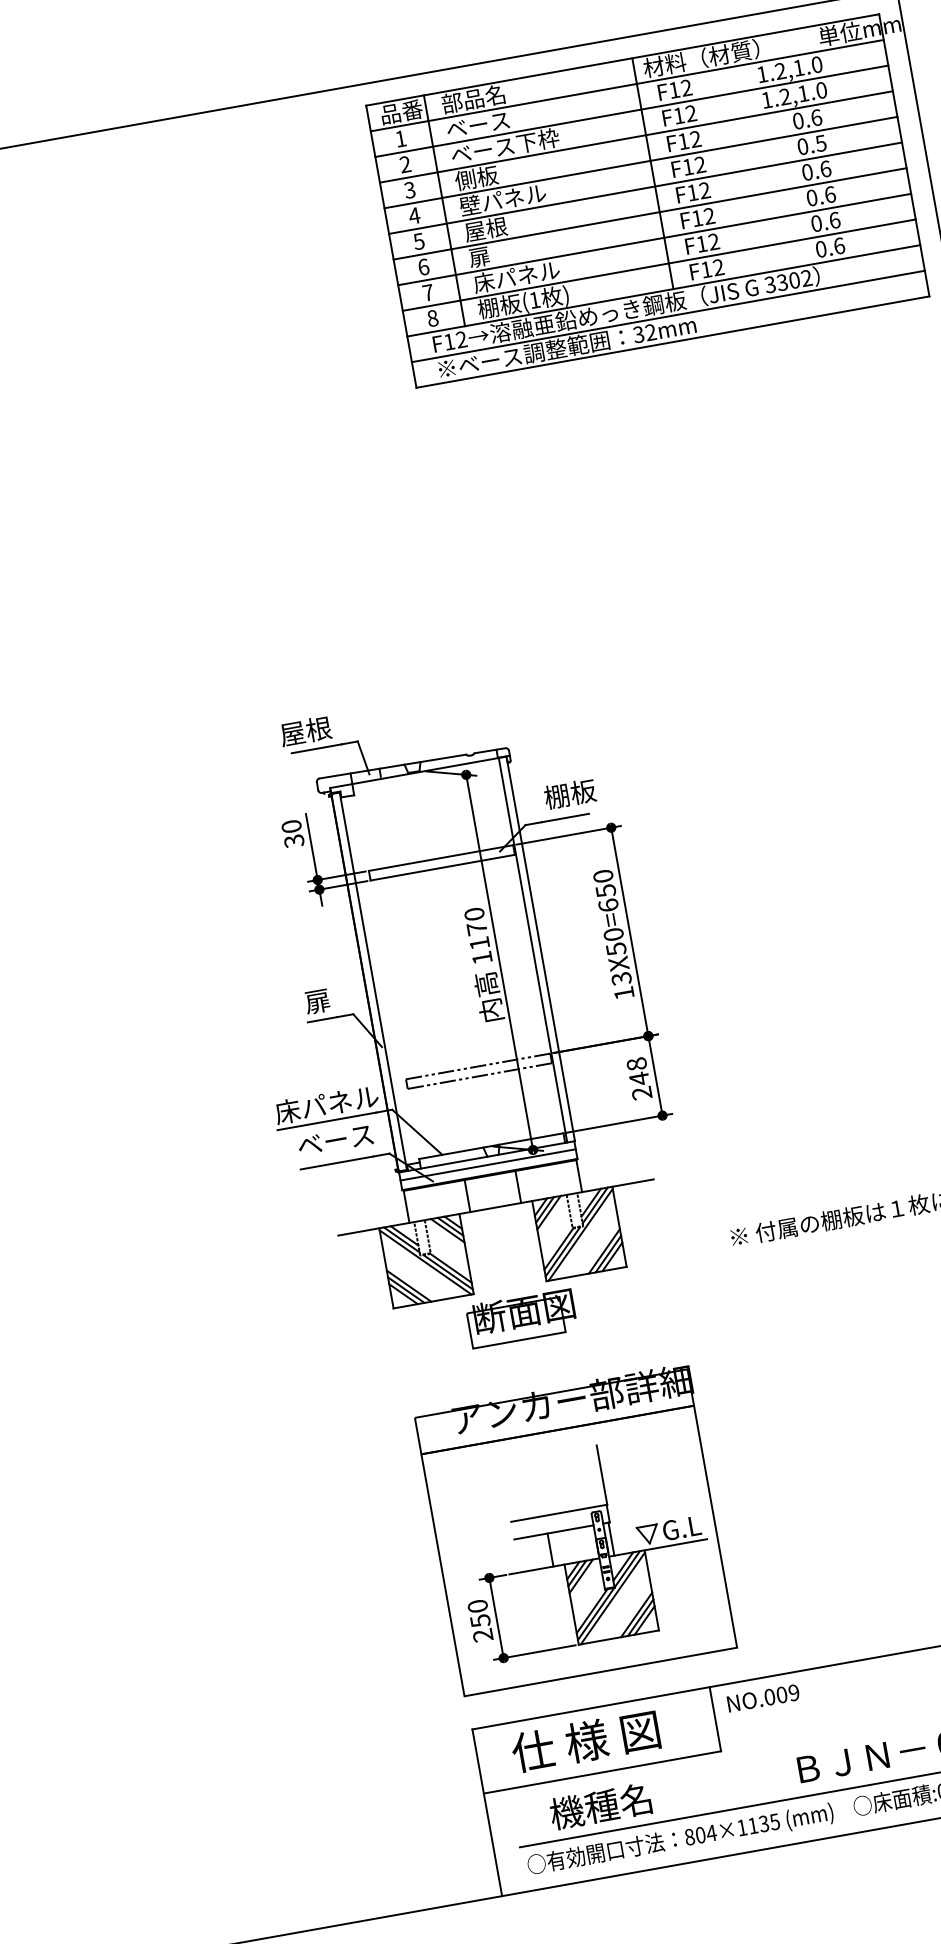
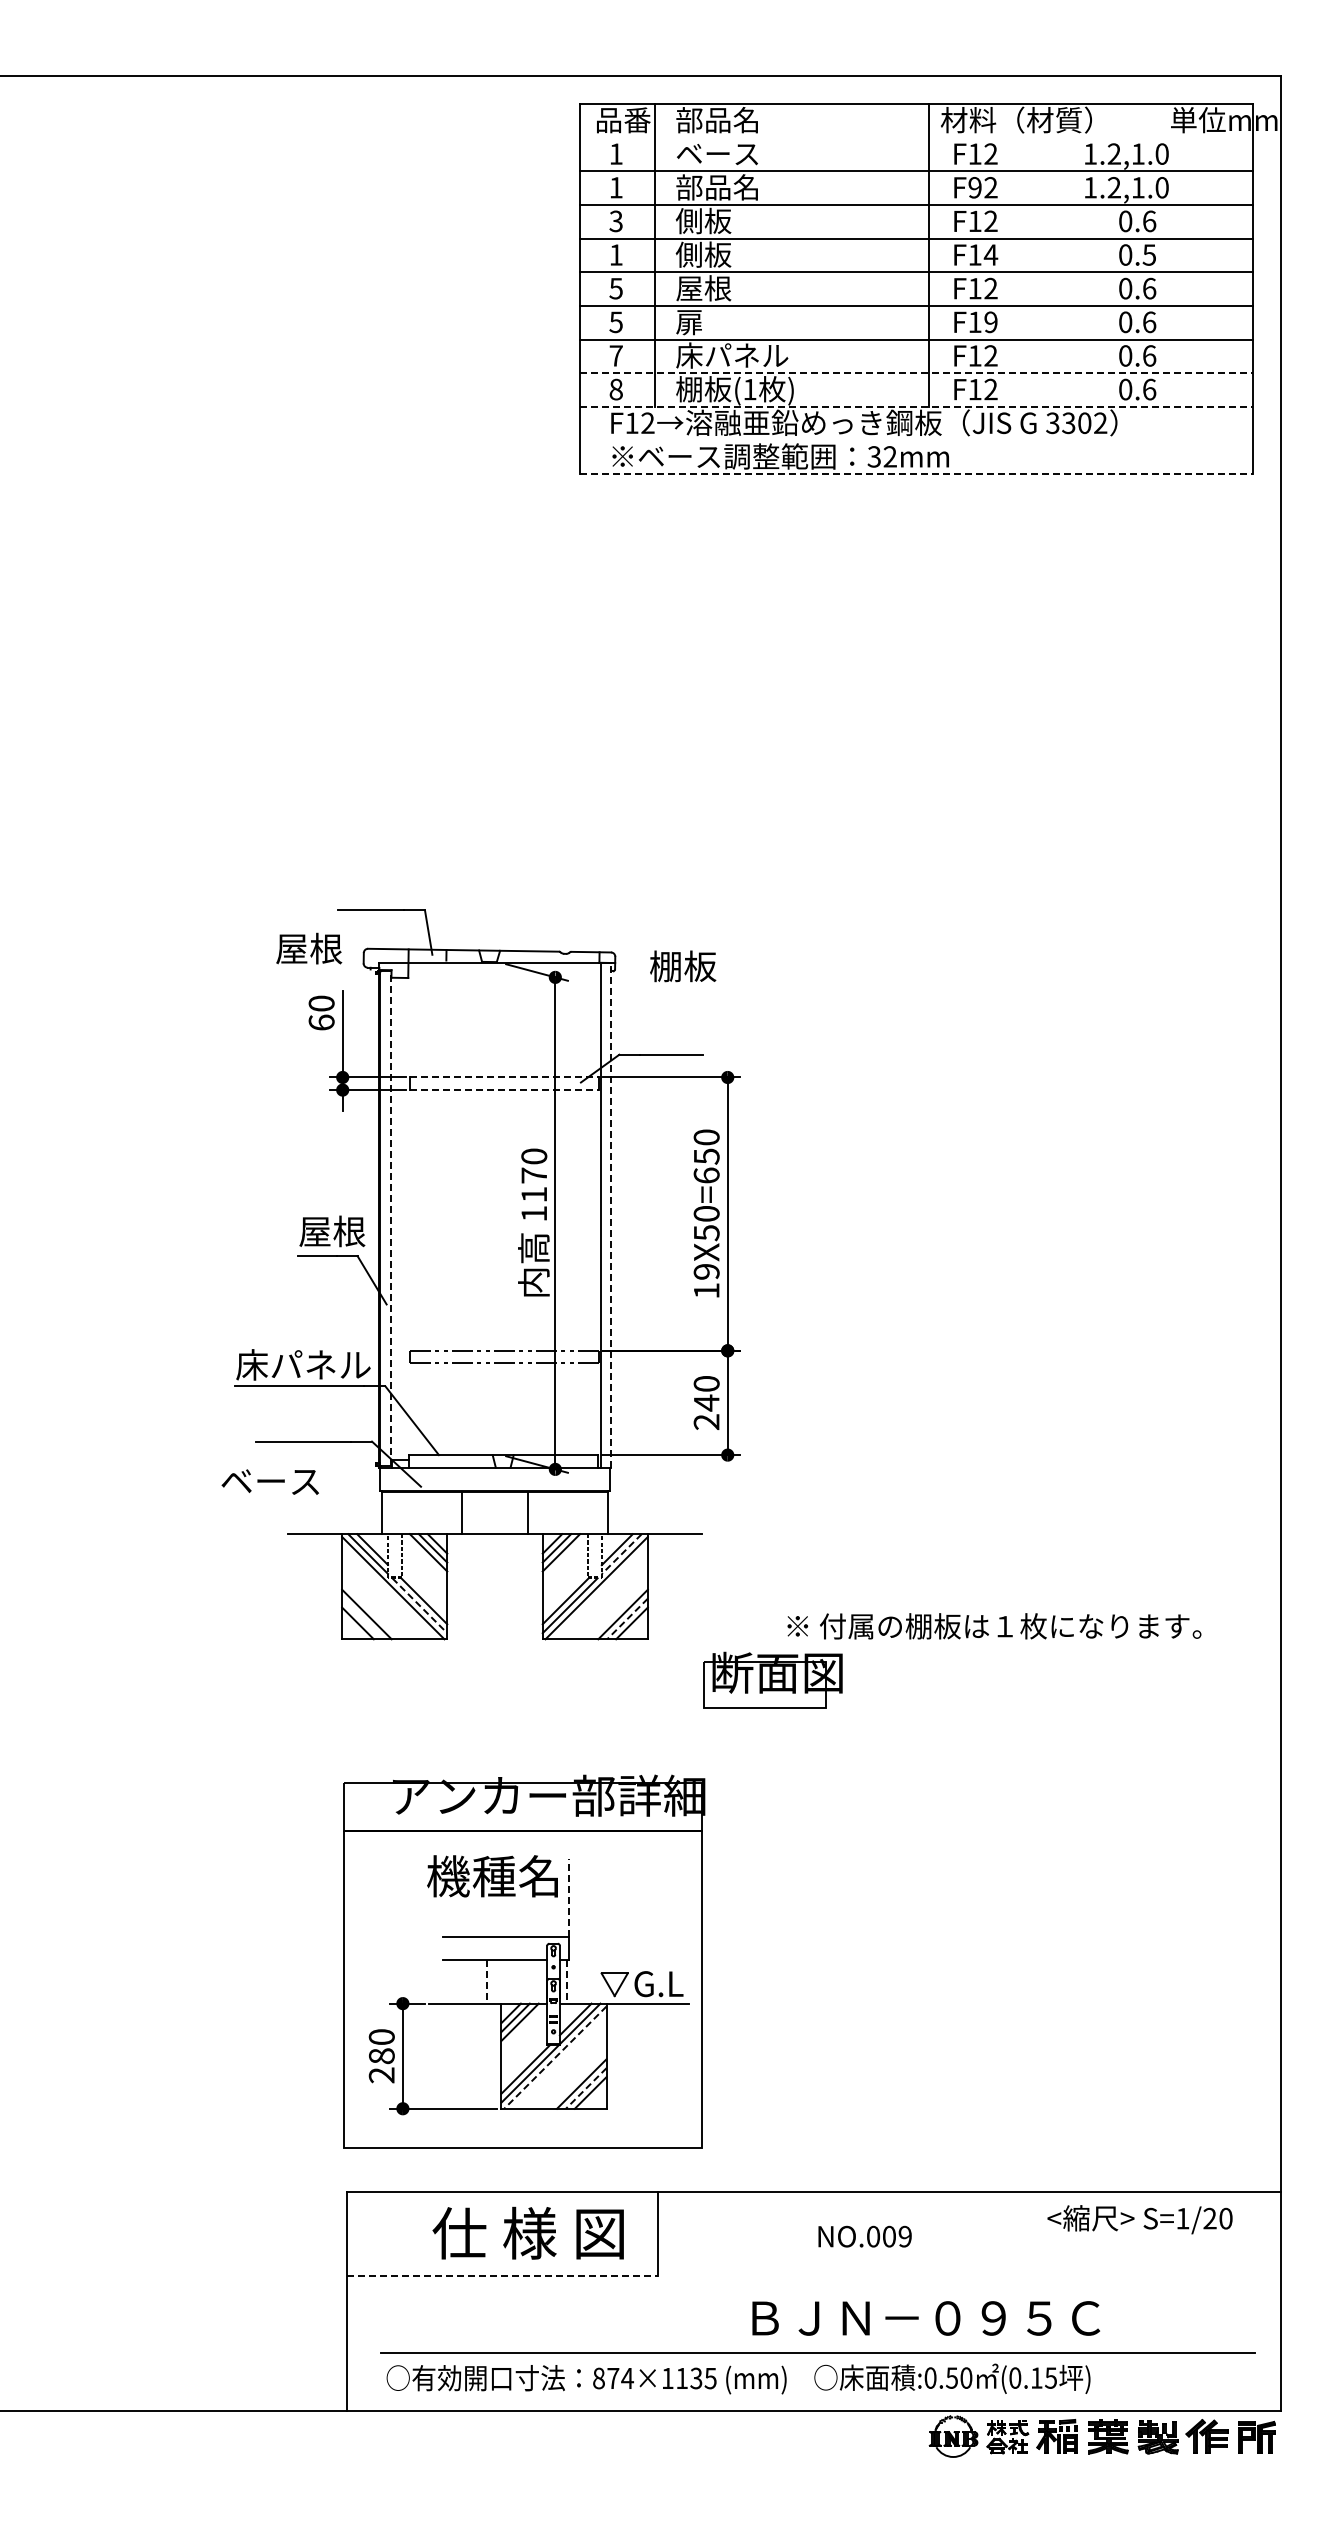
line: (626, 85) -> (915, 137), removed
text: (678, 115) -> (974, 187), F12 -> F92
text: (504, 146) -> (746, 187), ベース下枠 -> 部品名
text: (404, 164) -> (615, 187), 2 -> 1
text: (699, 164) -> (990, 254), F12 -> F14
text: (502, 199) -> (731, 254), 壁パネル -> 側板
text: (414, 215) -> (616, 254), 4 -> 1
text: (709, 216) -> (990, 322), F12 -> F19
line: (659, 265) -> (916, 373), solid -> dashed
text: (423, 267) -> (615, 322), 6 -> 5
line: (664, 290) -> (916, 406), solid -> dashed
line: (667, 316) -> (915, 440), removed
line: (673, 342) -> (916, 474), solid -> dashed
text: (305, 731) -> (309, 948), moved
text: (570, 794) -> (683, 966), moved
text: (294, 841) -> (321, 1022), 30 -> 60
line: (441, 858) -> (504, 1077), solid -> dashed
line: (442, 867) -> (504, 1090), solid -> dashed
line: (540, 948) -> (610, 1215), solid -> dashed
text: (621, 979) -> (706, 1272), 13X50=650 -> 19X50=650
line: (373, 981) -> (390, 1218), solid -> dashed
text: (330, 998) -> (332, 1231), 扉 -> 屋根
text: (636, 1063) -> (706, 1383), 248 -> 240
text: (334, 1140) -> (269, 1481), moved
line: (487, 1165) -> (494, 1478), removed
line: (595, 1205) -> (621, 1554), solid -> dashed
line: (608, 1253) -> (627, 1618), solid -> dashed
line: (447, 1272) -> (419, 1605), solid -> dashed
line: (406, 1289) -> (362, 1618), removed
part: (521, 1317) -> (772, 1679), moved
line: (602, 1475) -> (569, 1898), solid -> dashed
line: (611, 1538) -> (566, 1981), solid -> dashed
line: (550, 1549) -> (486, 1981), solid -> dashed
line: (613, 1598) -> (555, 2057), solid -> dashed
line: (640, 1617) -> (586, 2088), solid -> dashed
text: (480, 1621) -> (381, 2056), 250 -> 280
text: (762, 1698) -> (864, 2236), moved
text: (584, 1740) -> (527, 2232), moved
line: (602, 1772) -> (502, 2276), solid -> dashed
text: (600, 1806) -> (492, 1876), moved
text: (700, 1835) -> (613, 2378), 804×1135 -> 874×1135

